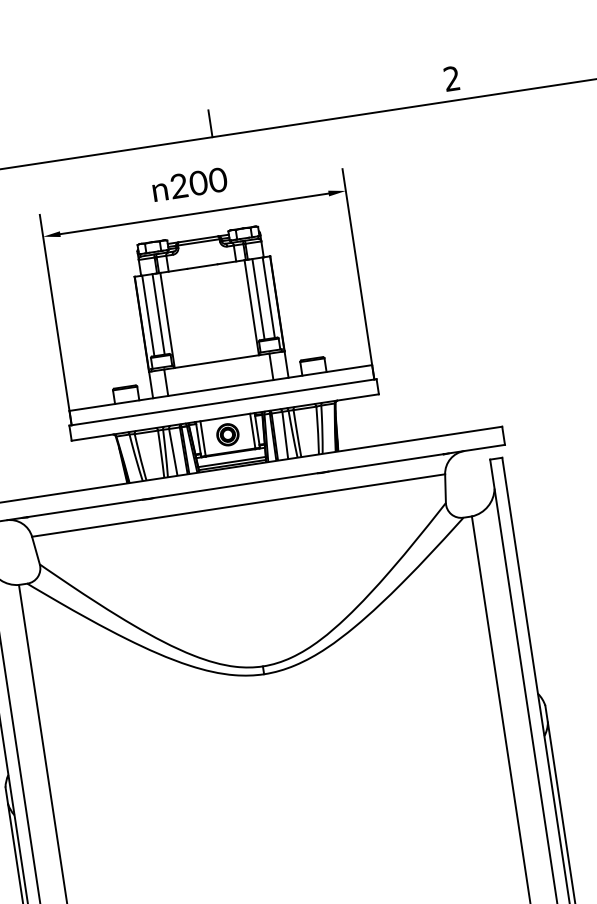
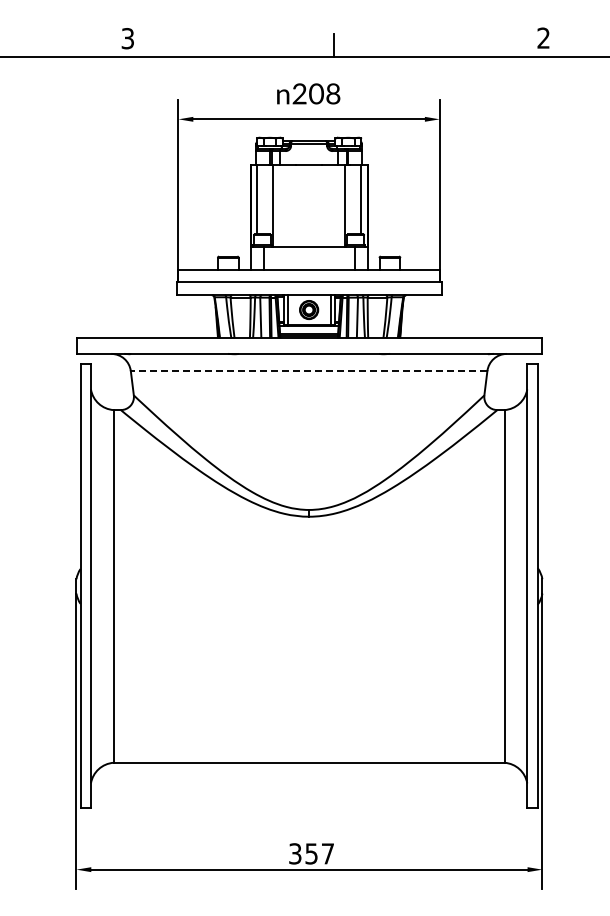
text: (217, 180) -> (332, 94), 200 -> 208
line: (258, 299) -> (352, 199), removed
line: (159, 314) -> (266, 199), removed
line: (237, 506) -> (308, 371), solid -> dashed

